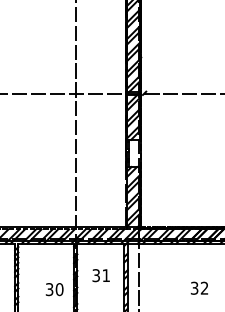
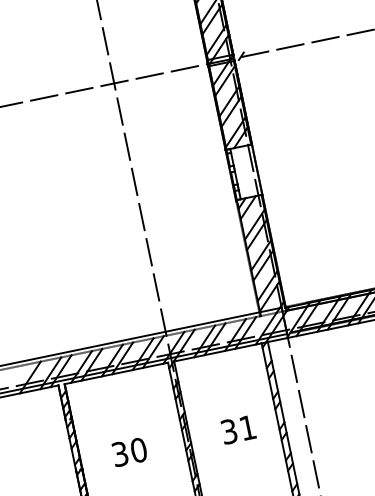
text: (100, 275) -> (237, 429), moved
text: (54, 289) -> (129, 452), moved

